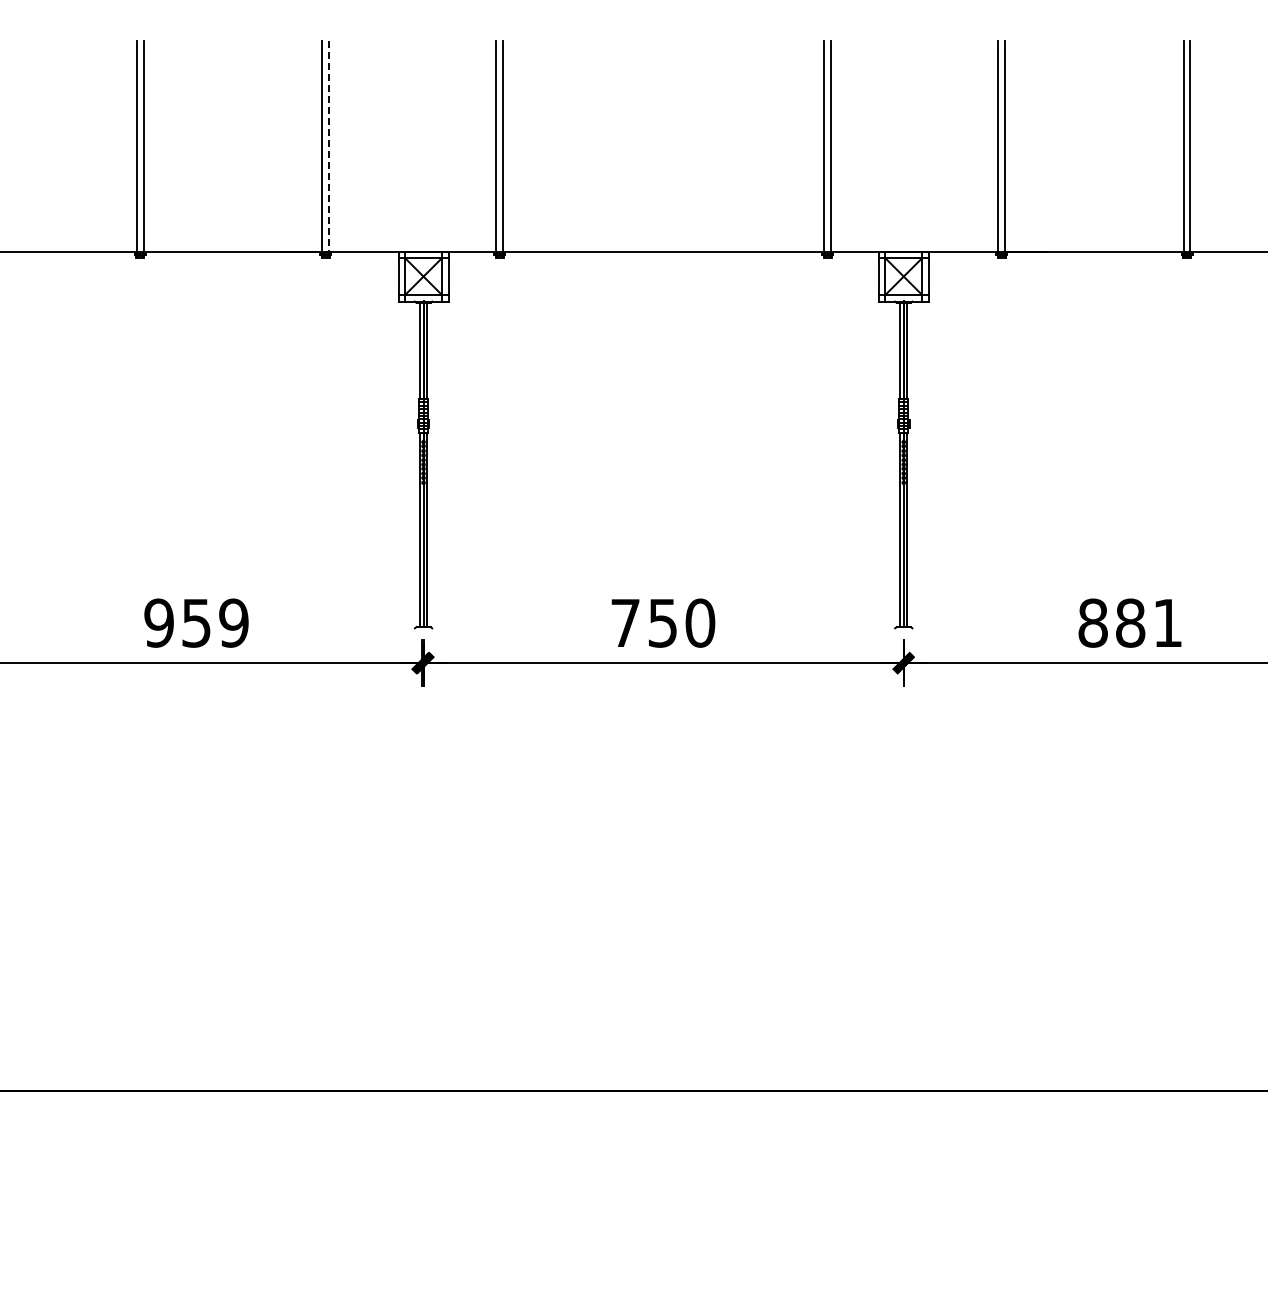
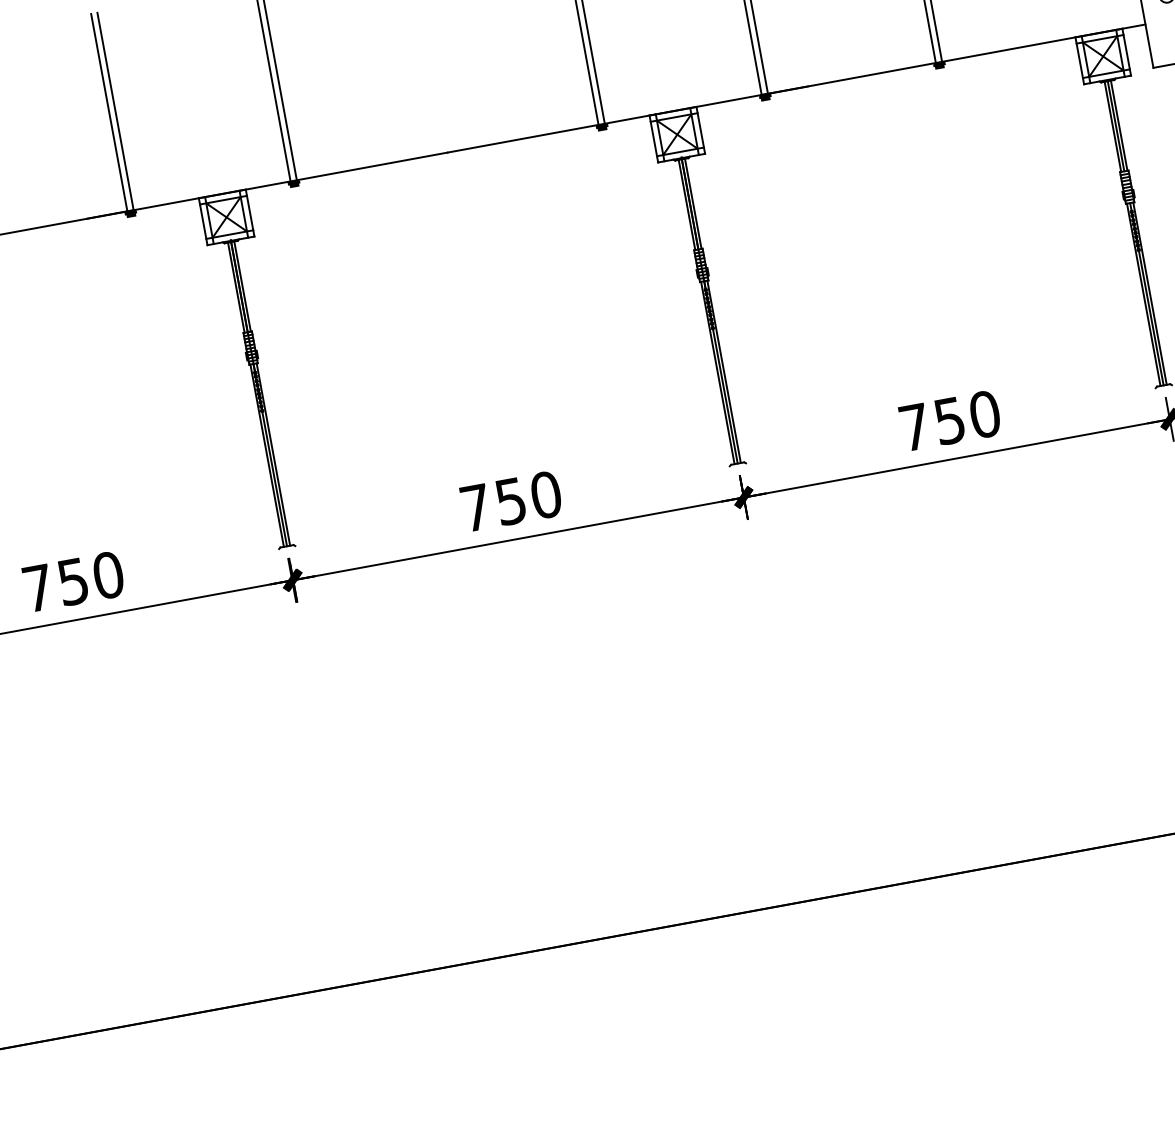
line: (329, 149) -> (116, 114), dashed -> solid
text: (196, 622) -> (73, 581), 959 -> 750
text: (1130, 622) -> (949, 420), 881 -> 750

